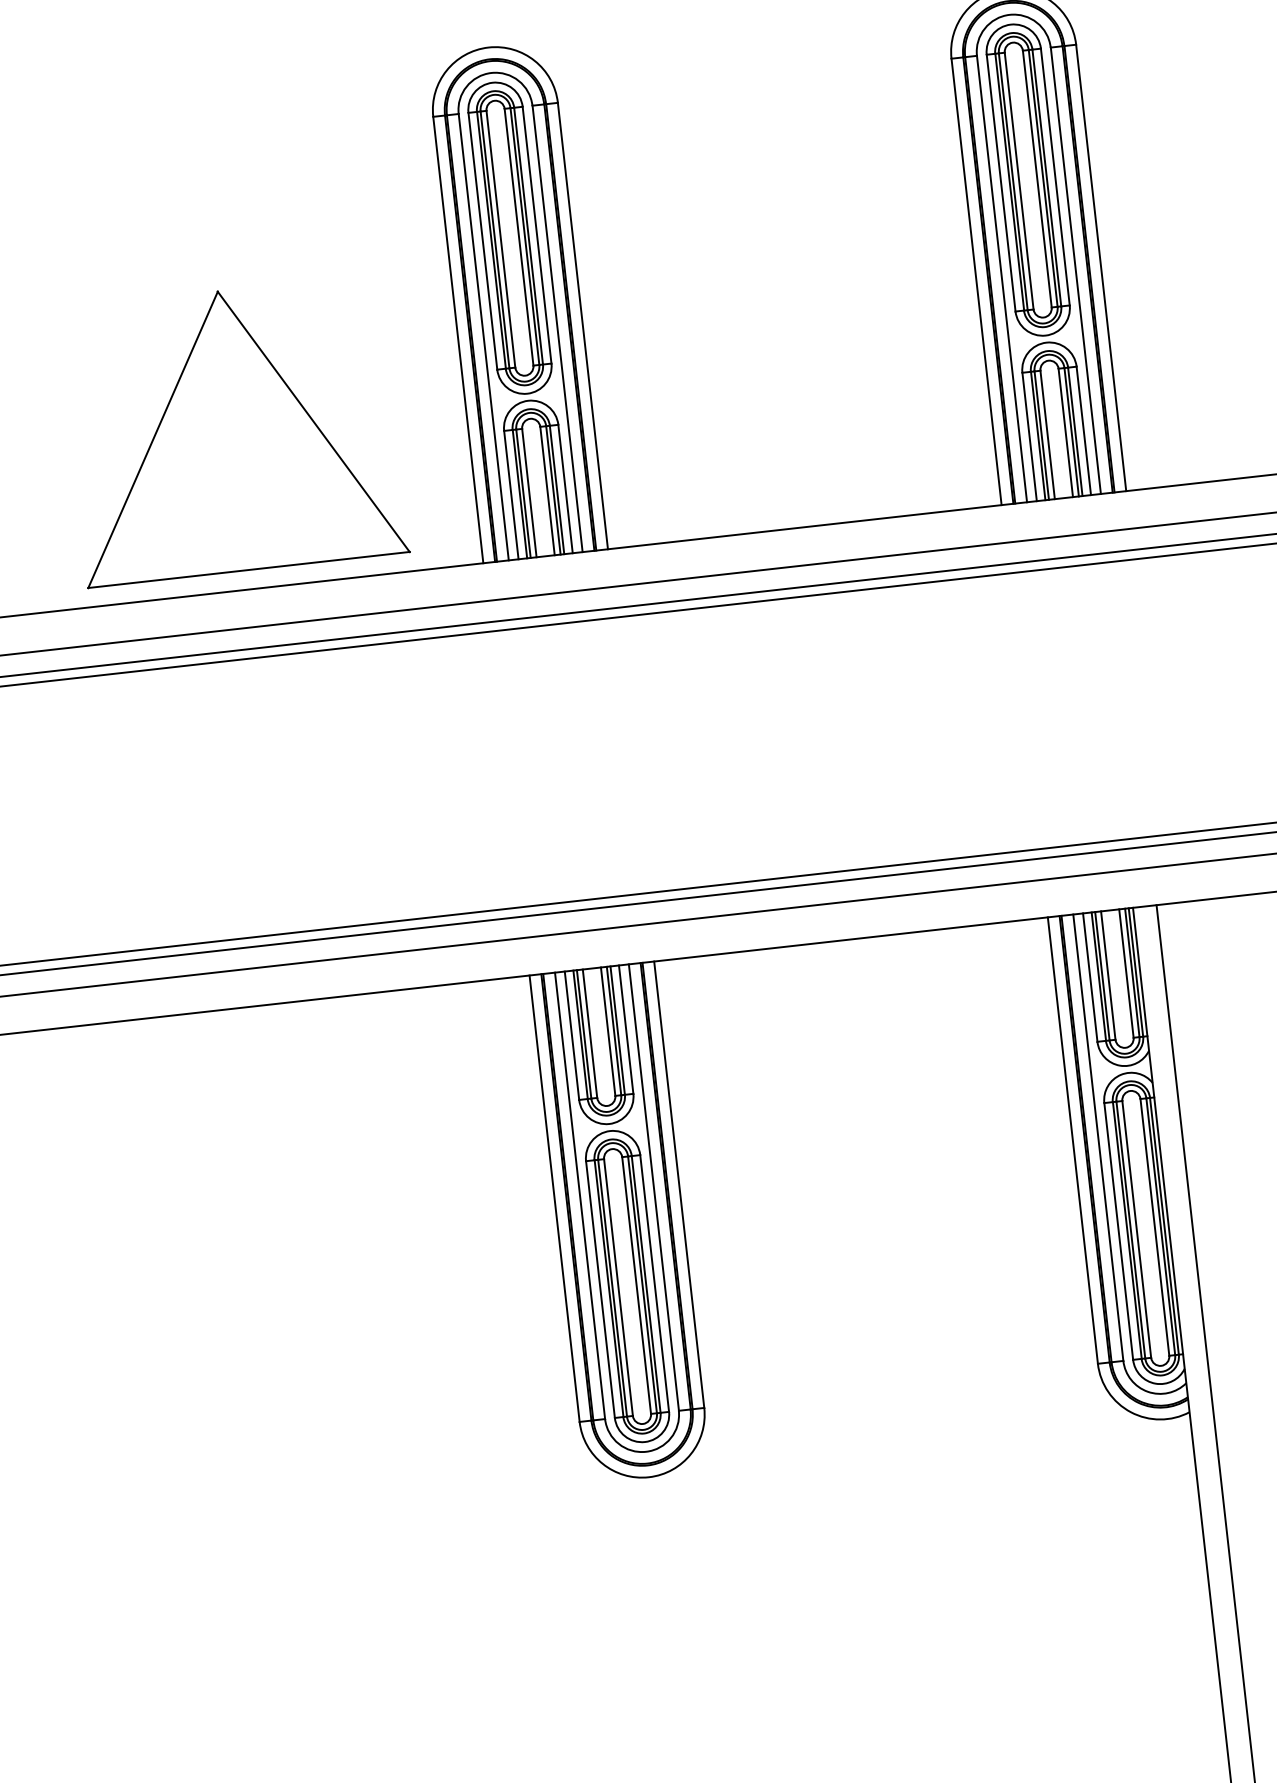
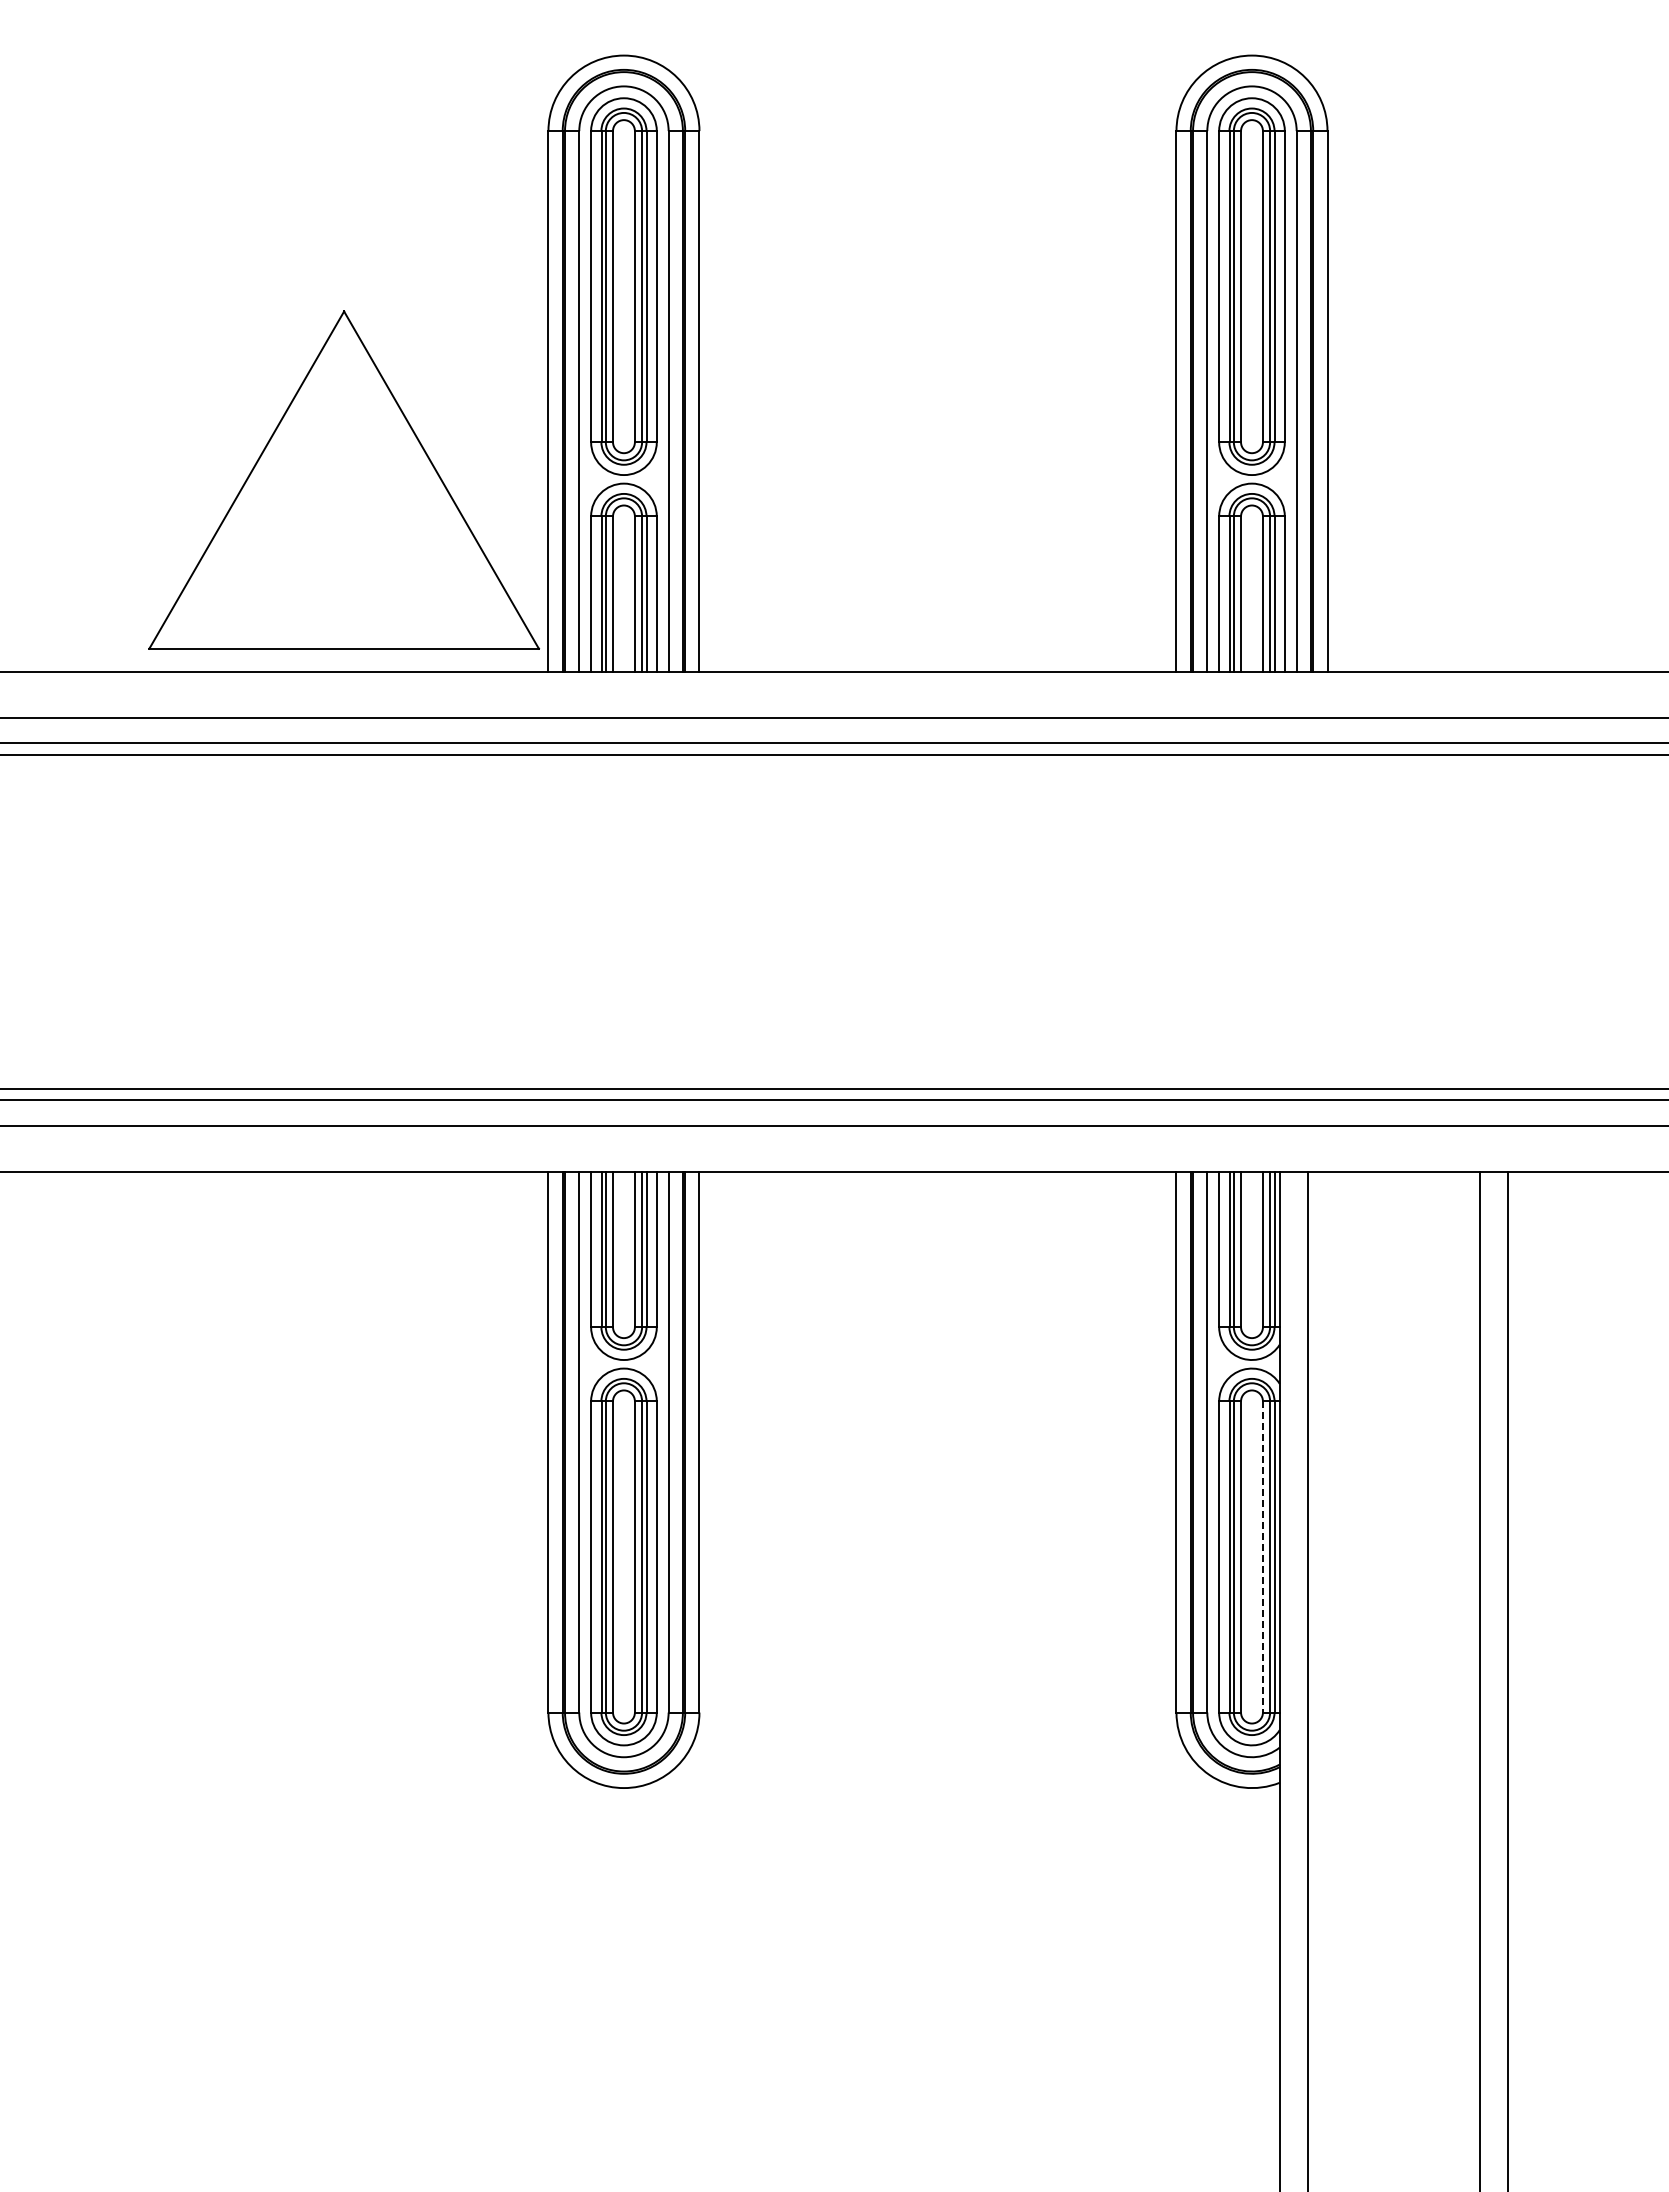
part: (233, 430) -> (344, 479), moved
line: (1154, 1227) -> (1262, 1556), solid -> dashed

